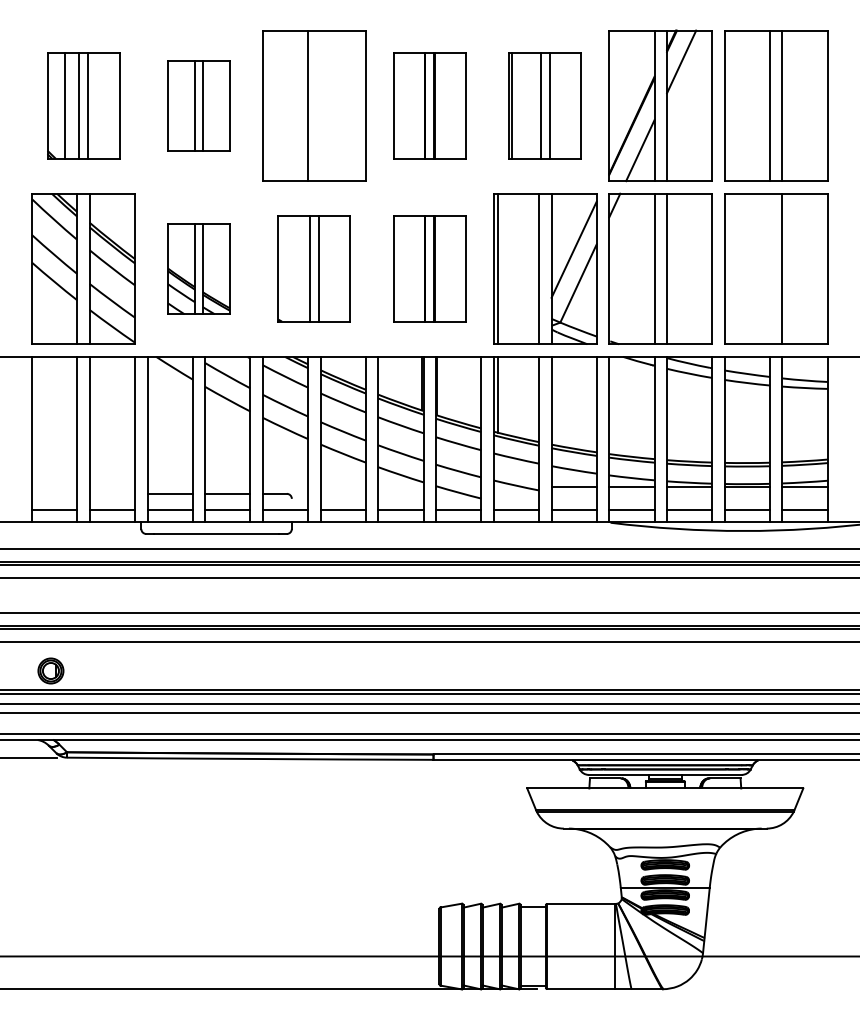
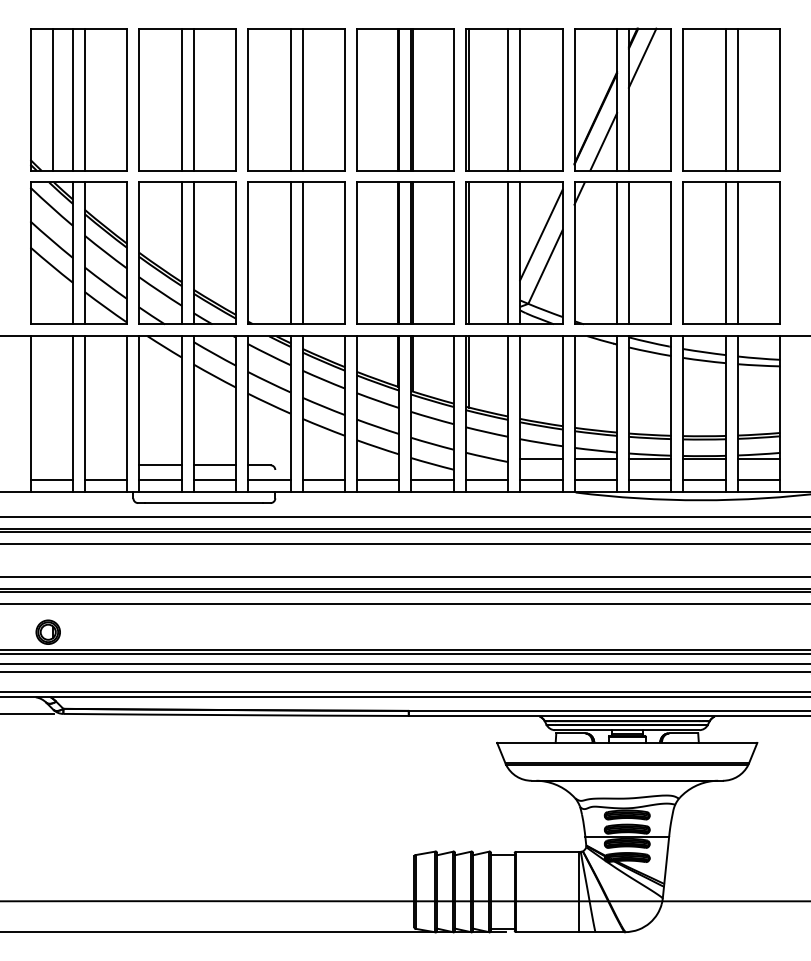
part: (83, 105) -> (78, 99), size x1.43
part: (198, 105) -> (187, 99), size x1.67
line: (320, 105) -> (302, 99), added
part: (429, 105) -> (405, 99), size x1.43
part: (545, 105) -> (514, 99), size x1.43
part: (198, 268) -> (187, 252), size x1.67
part: (314, 268) -> (296, 252), size x1.43
part: (429, 268) -> (405, 252), size x1.43
line: (769, 268) -> (725, 252), added

